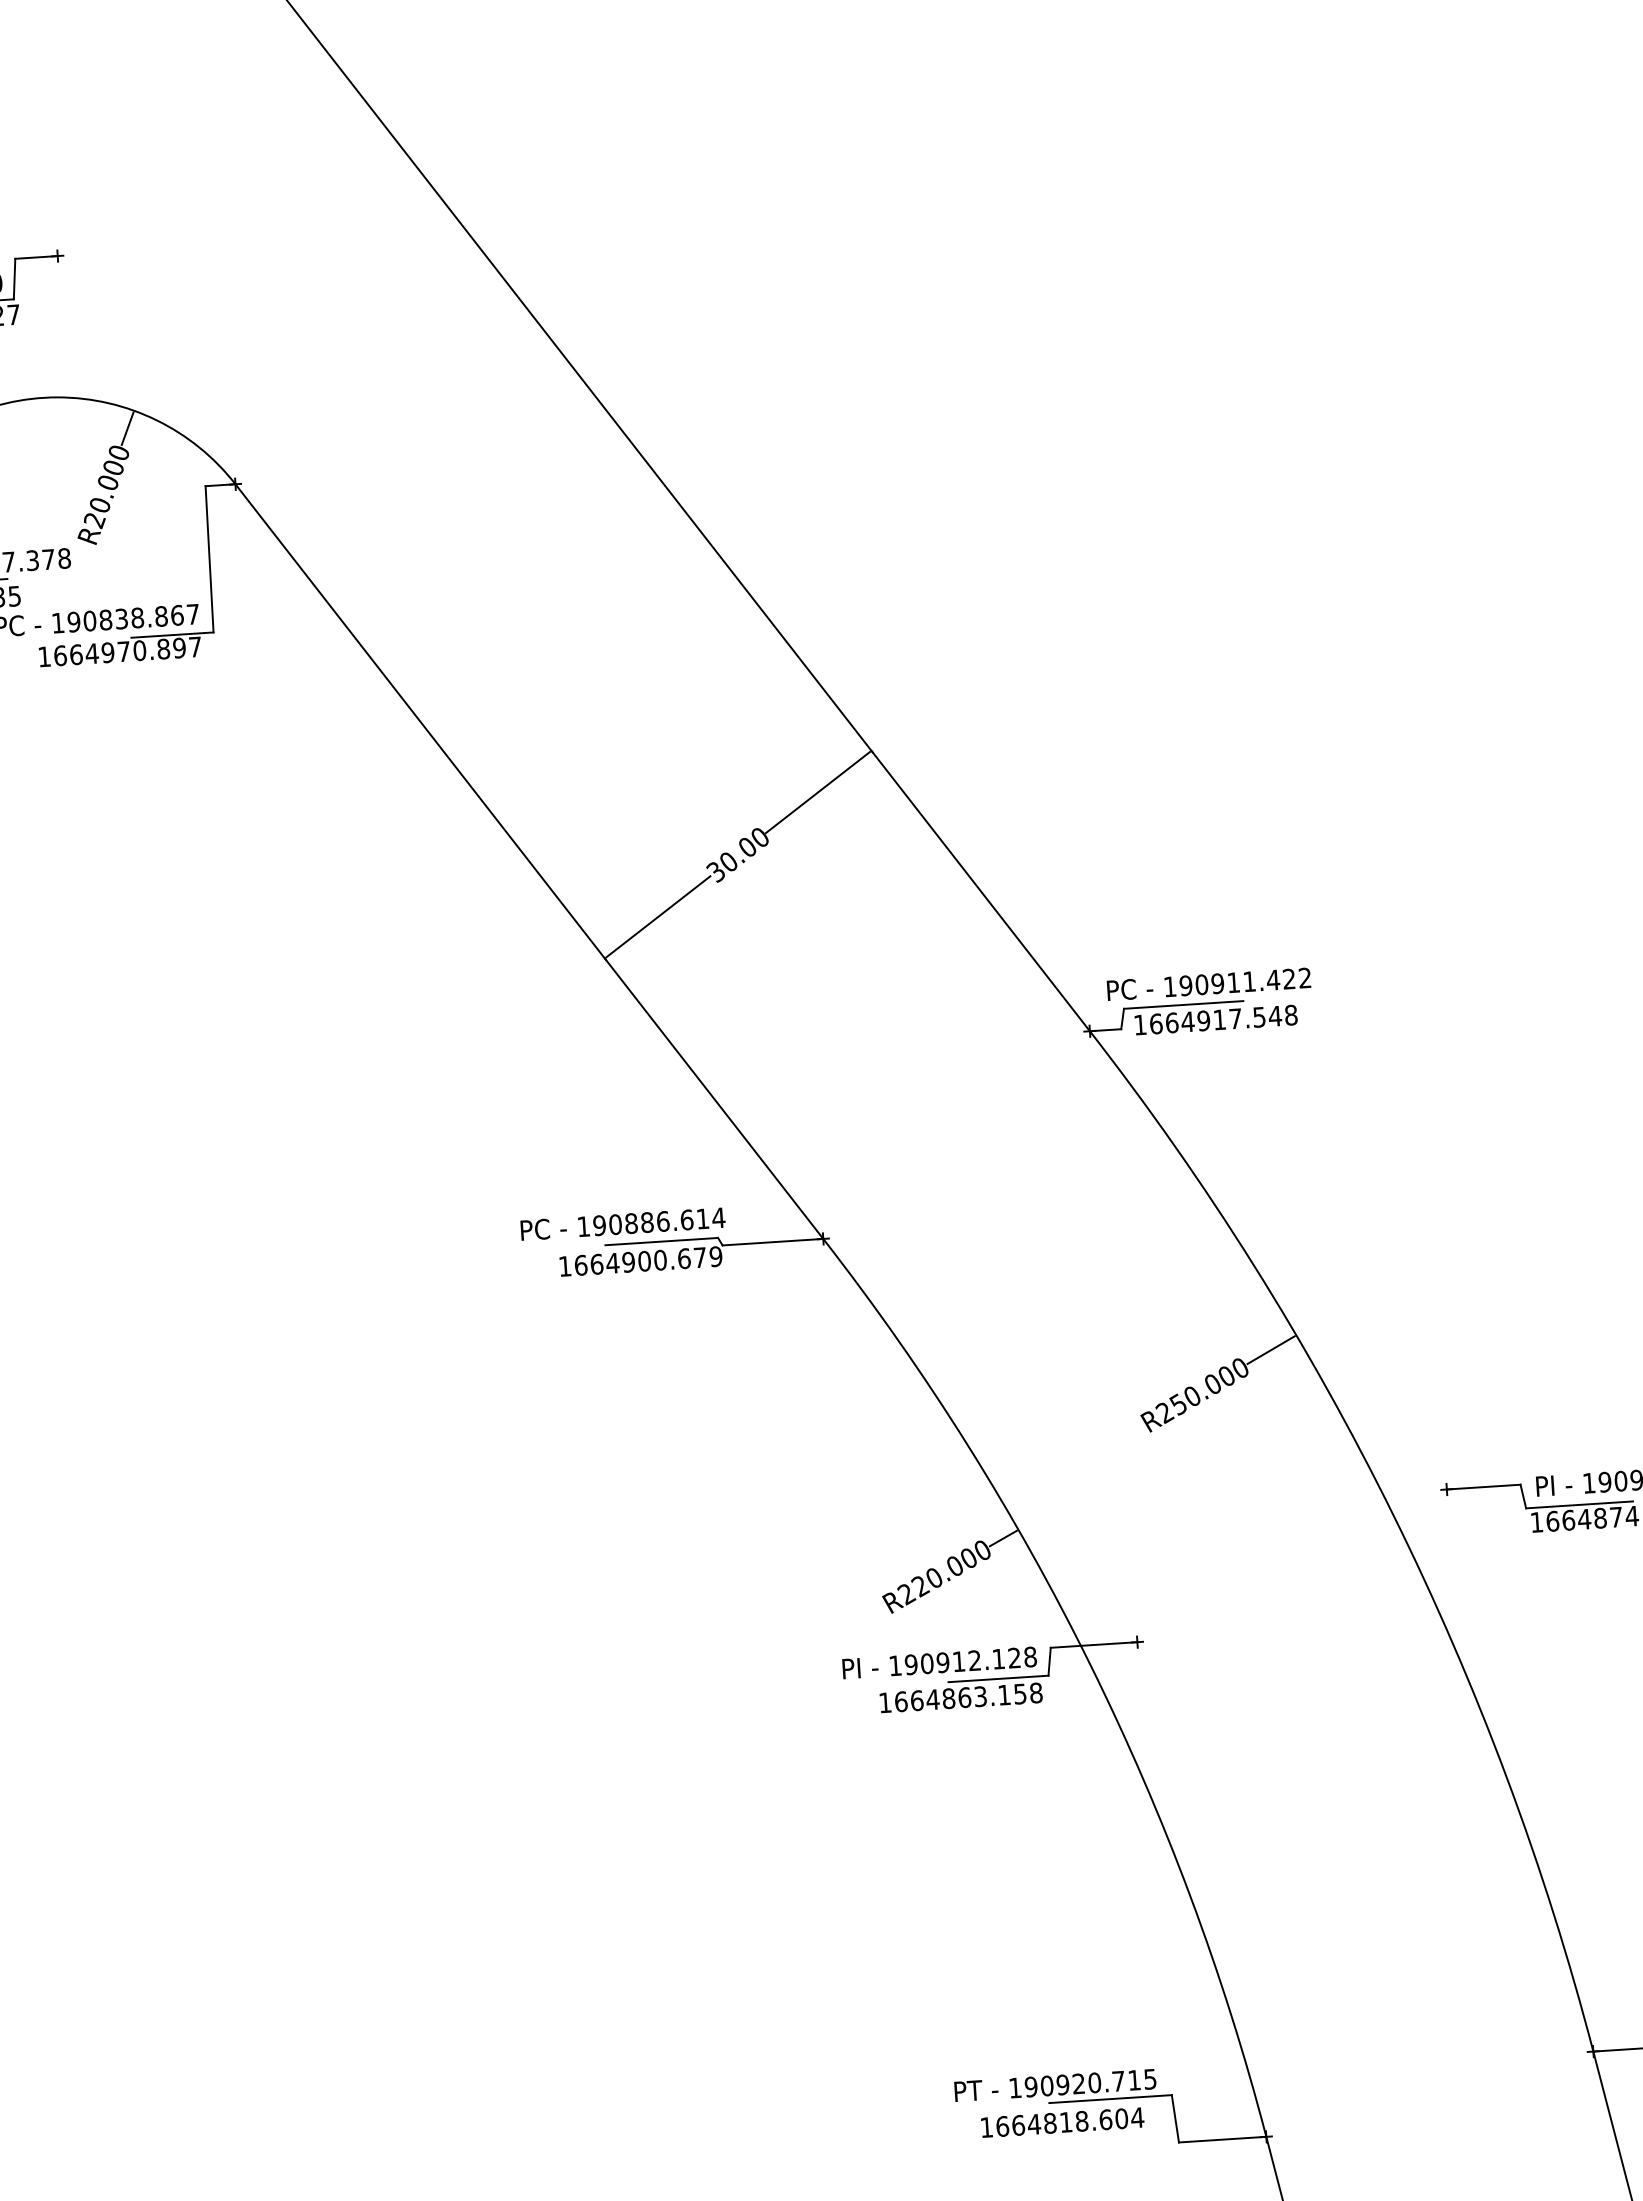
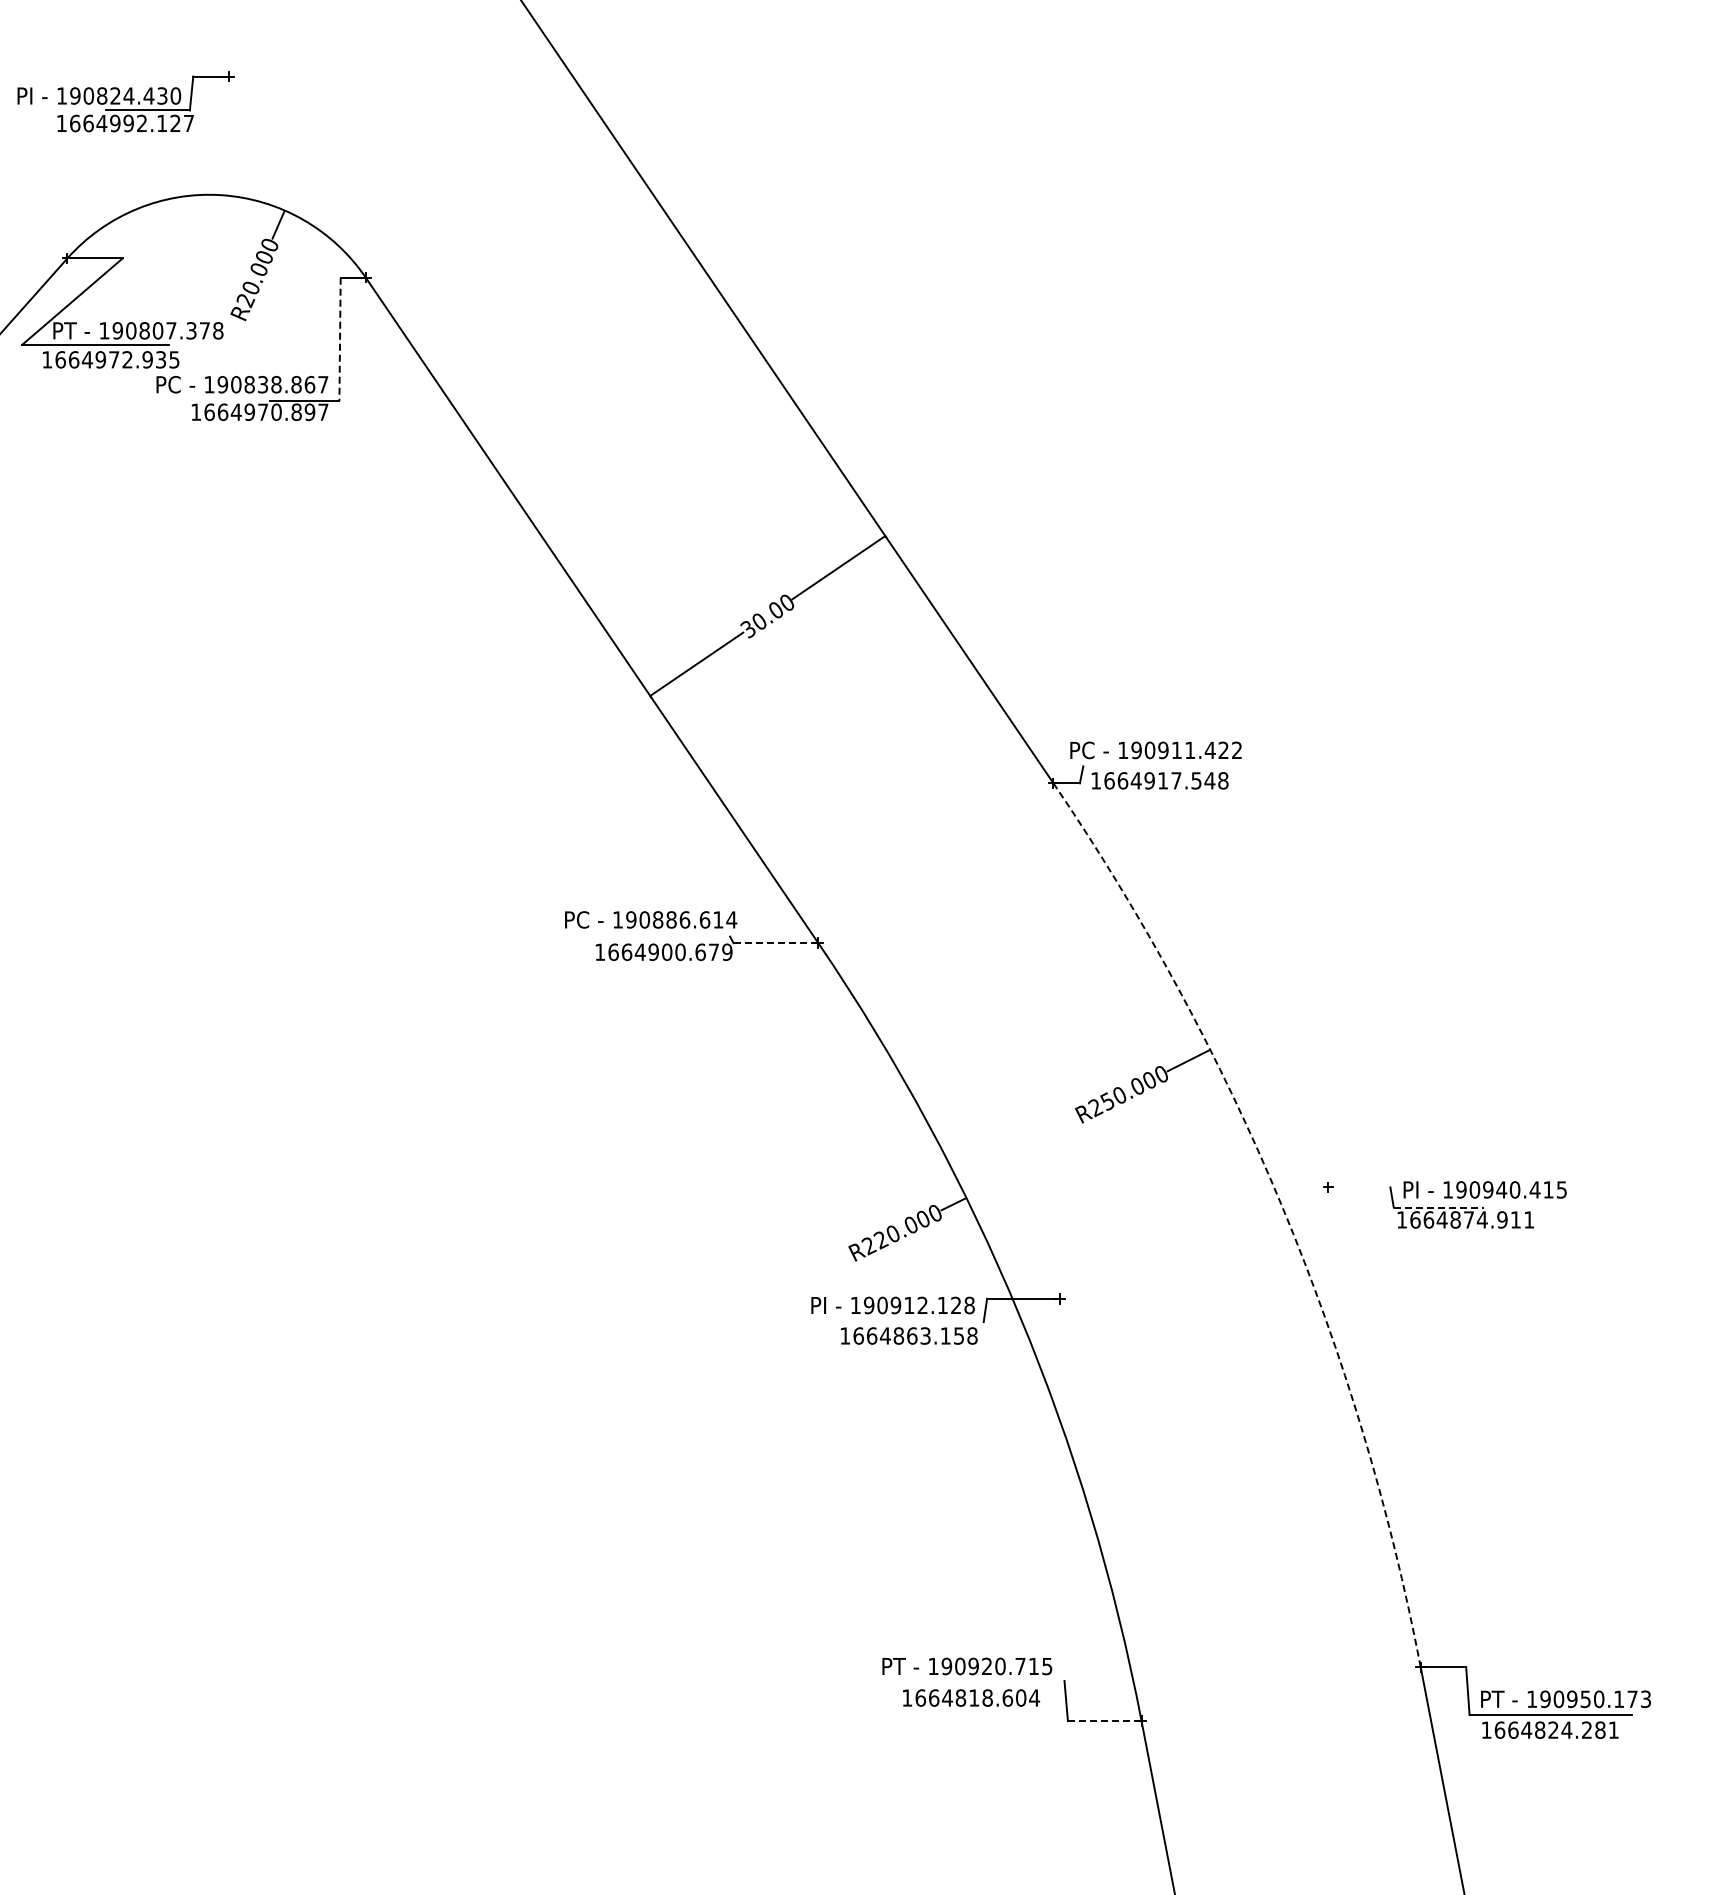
line: (210, 559) -> (340, 339), solid -> dashed
line: (1183, 1005) -> (1133, 766), removed
line: (661, 1241) -> (682, 936), removed
line: (772, 1242) -> (775, 943), solid -> dashed
line: (1483, 1487) -> (1359, 1187), removed
line: (1580, 1504) -> (1439, 1207), solid -> dashed
arc: (1394, 1515) -> (1282, 1206), solid -> dashed
line: (998, 1679) -> (941, 1322), removed
line: (1110, 2098) -> (1012, 1680), removed
line: (1222, 2140) -> (1104, 1721), solid -> dashed

